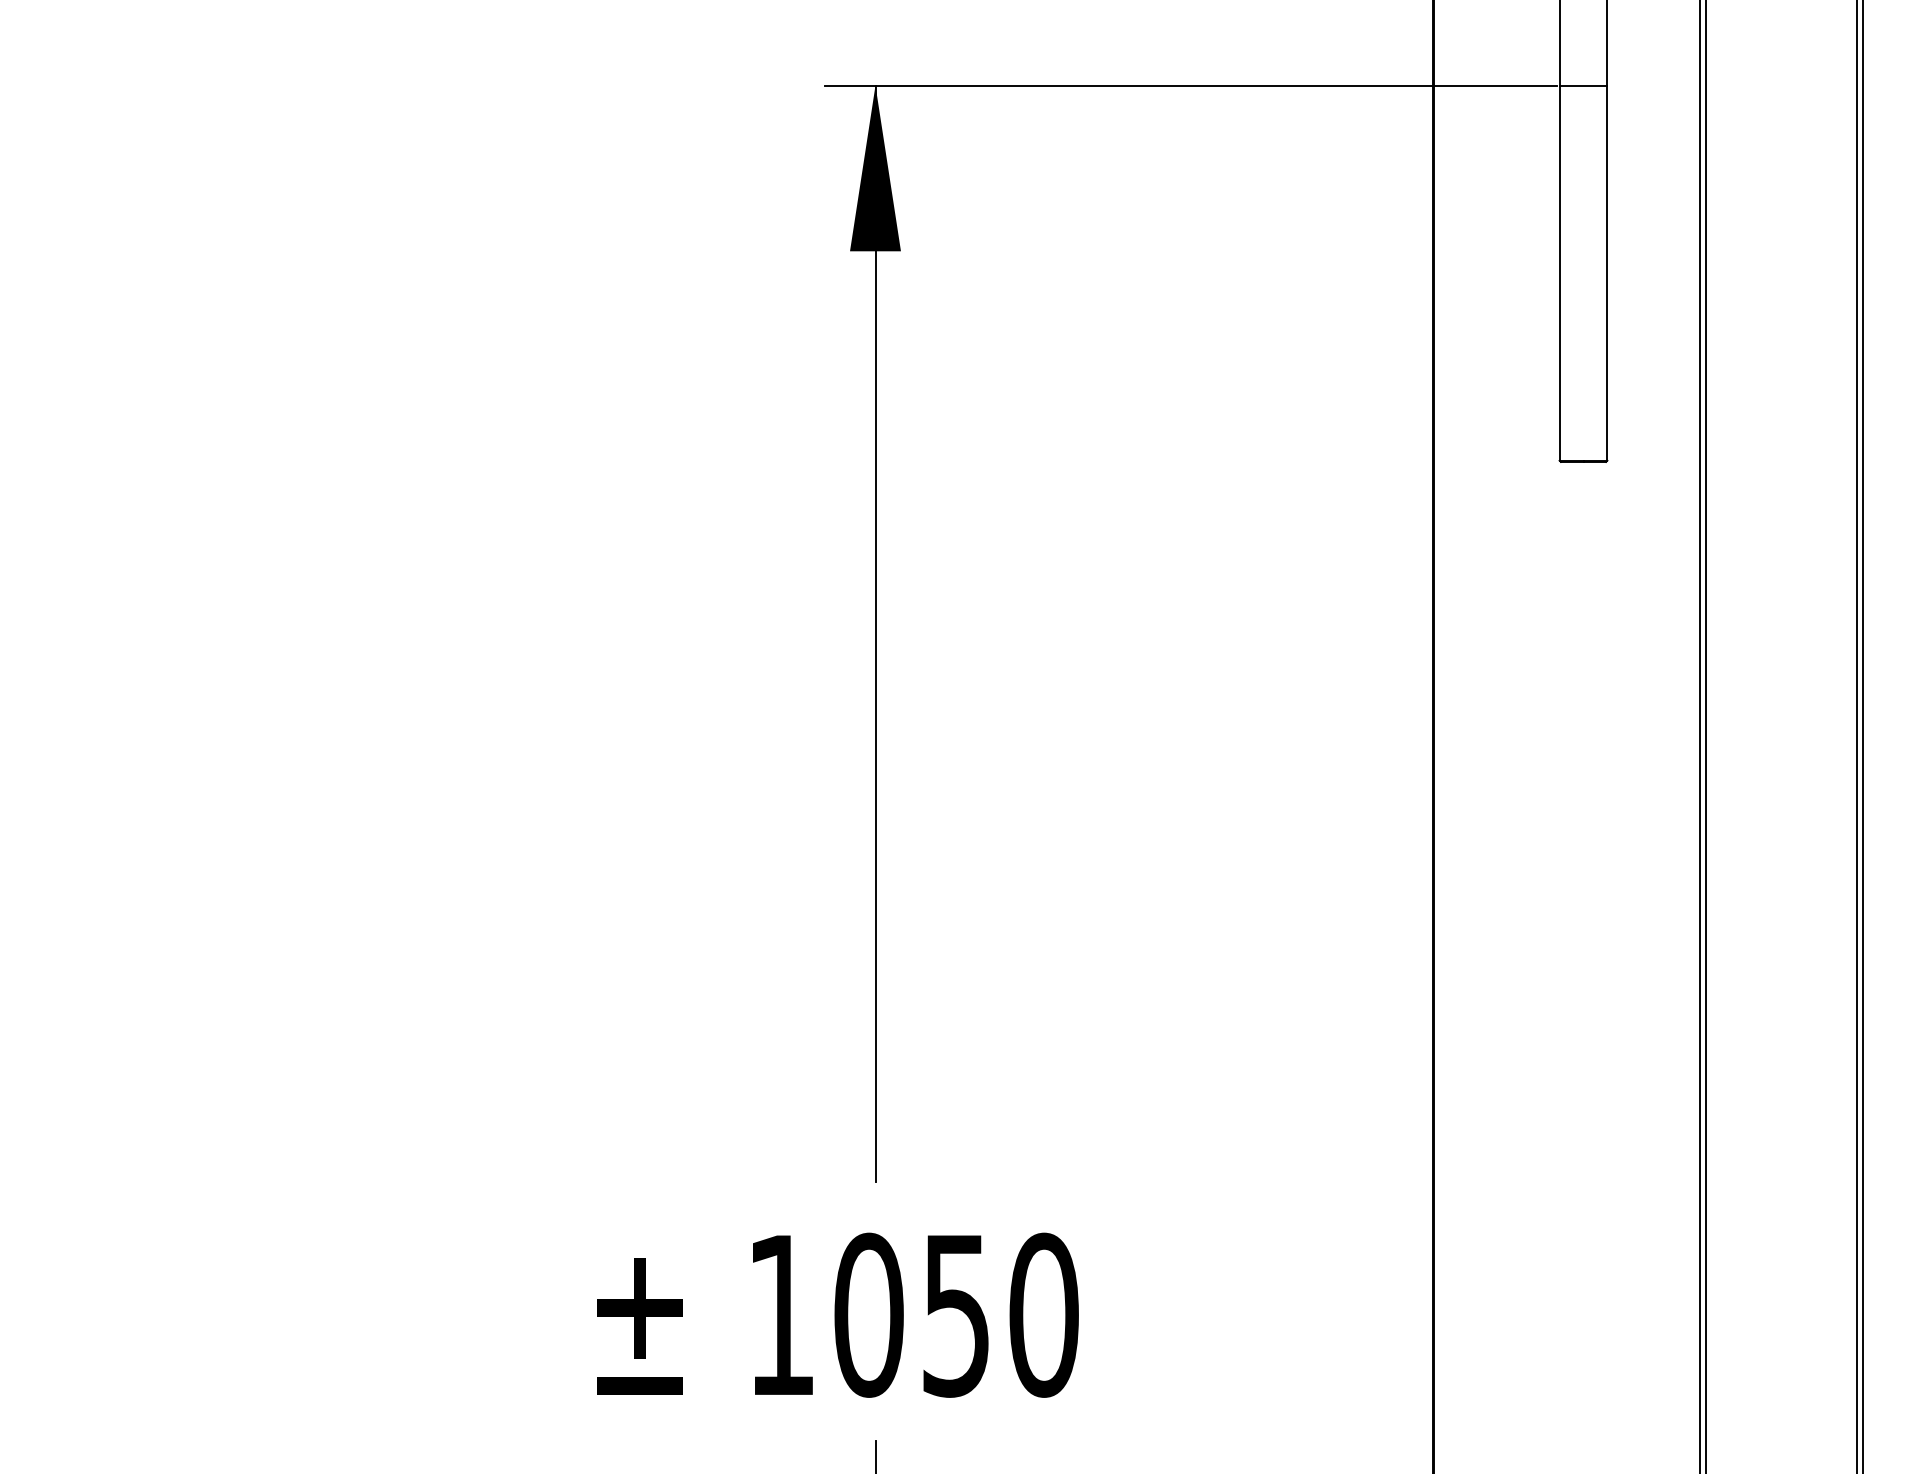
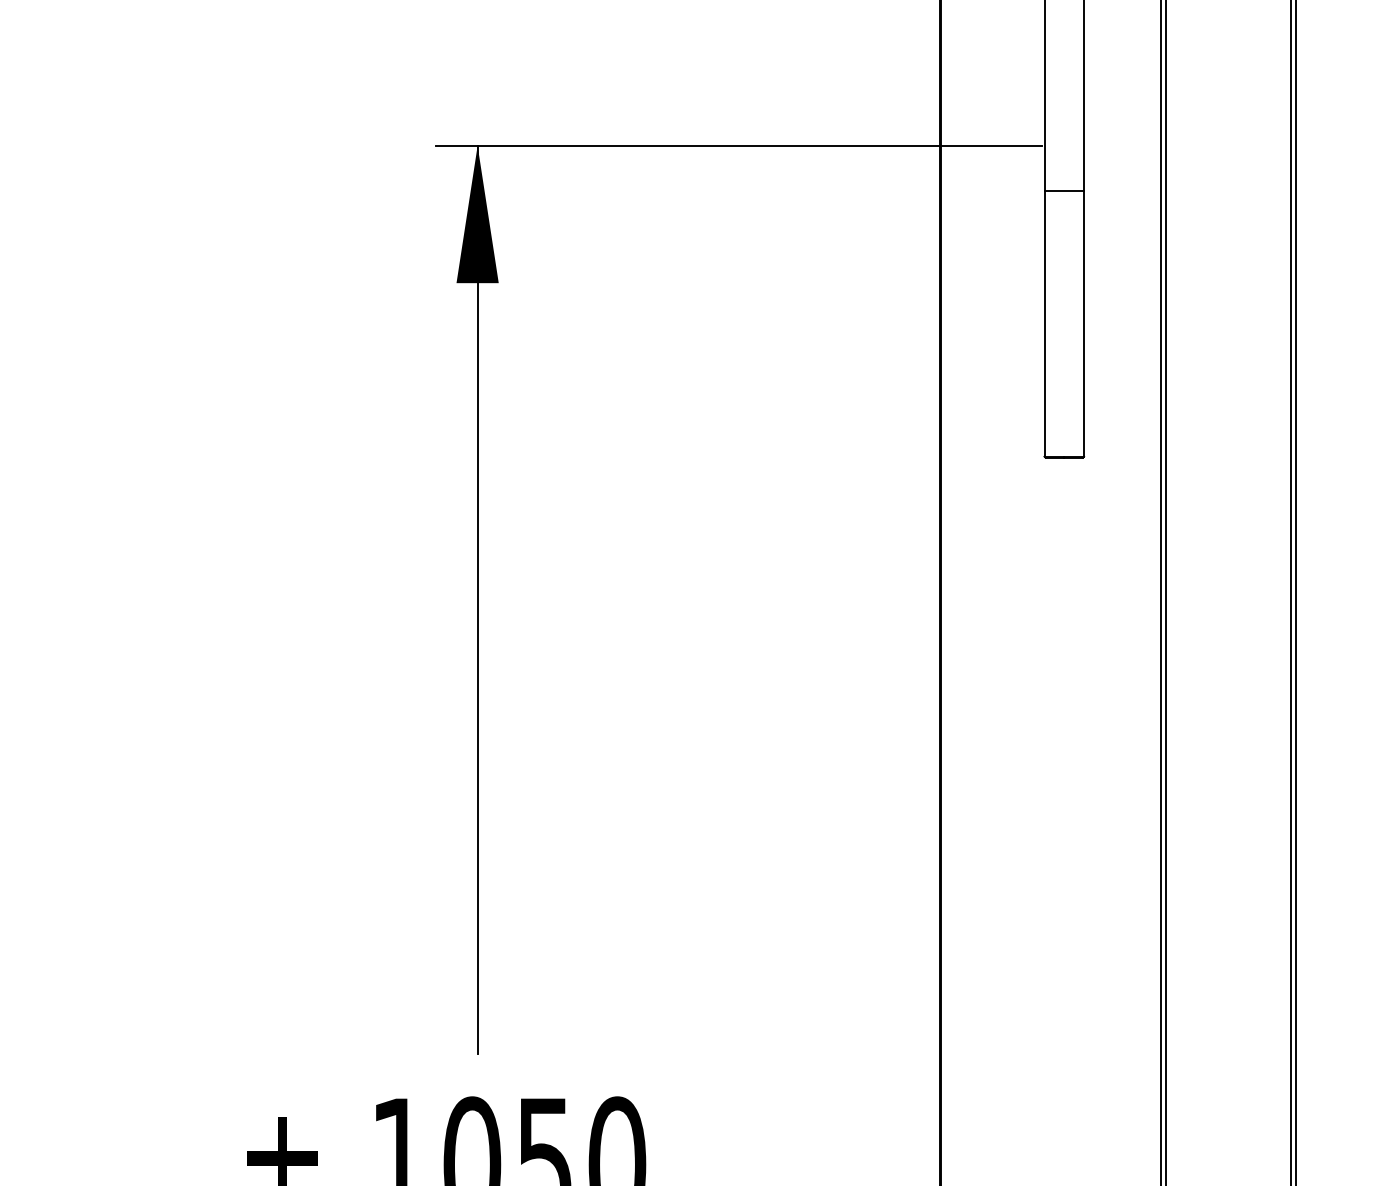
line: (1583, 85) -> (1064, 190), moved

